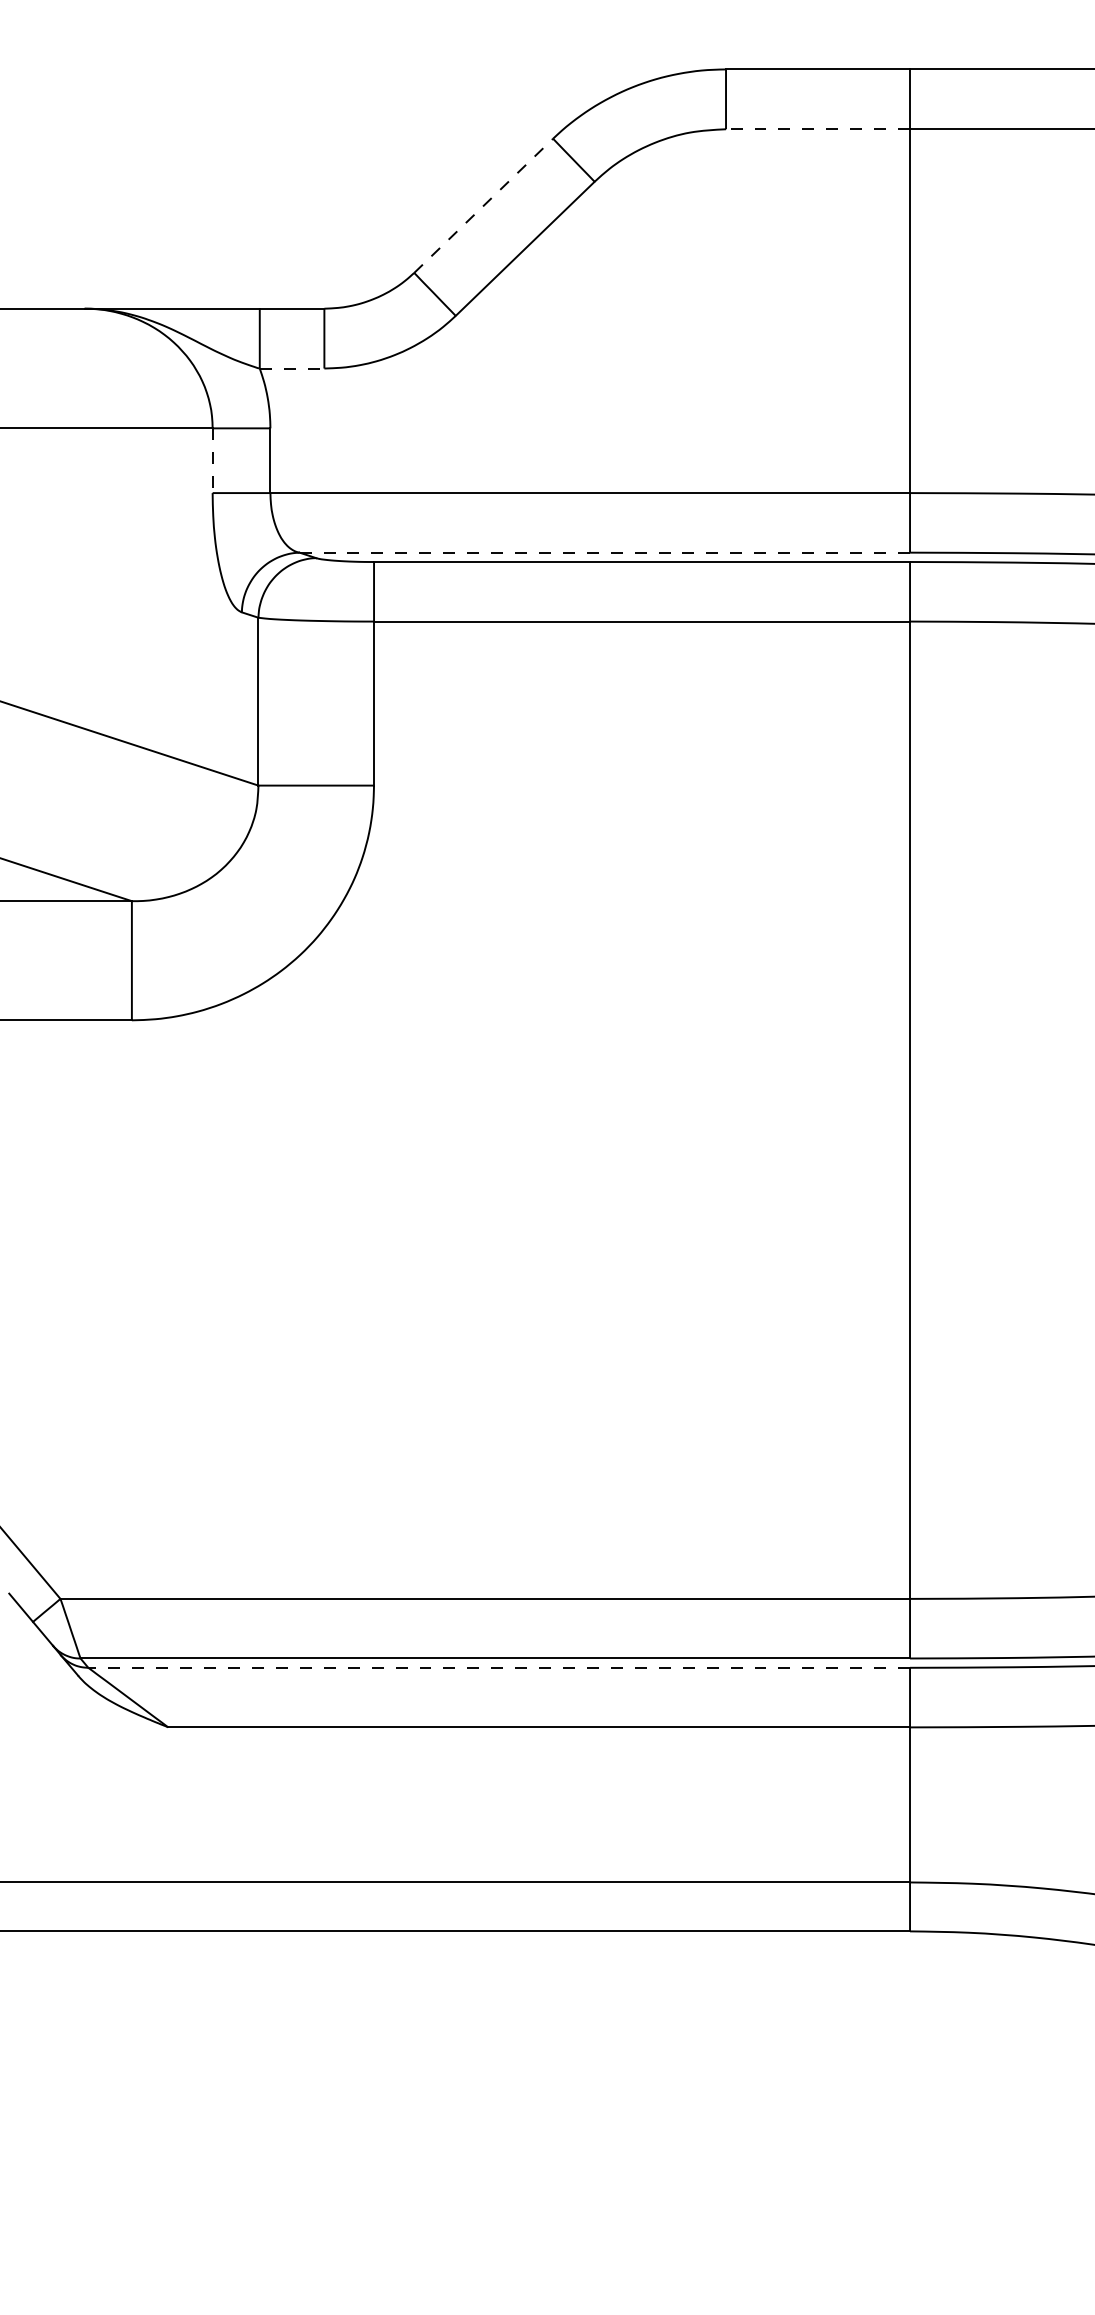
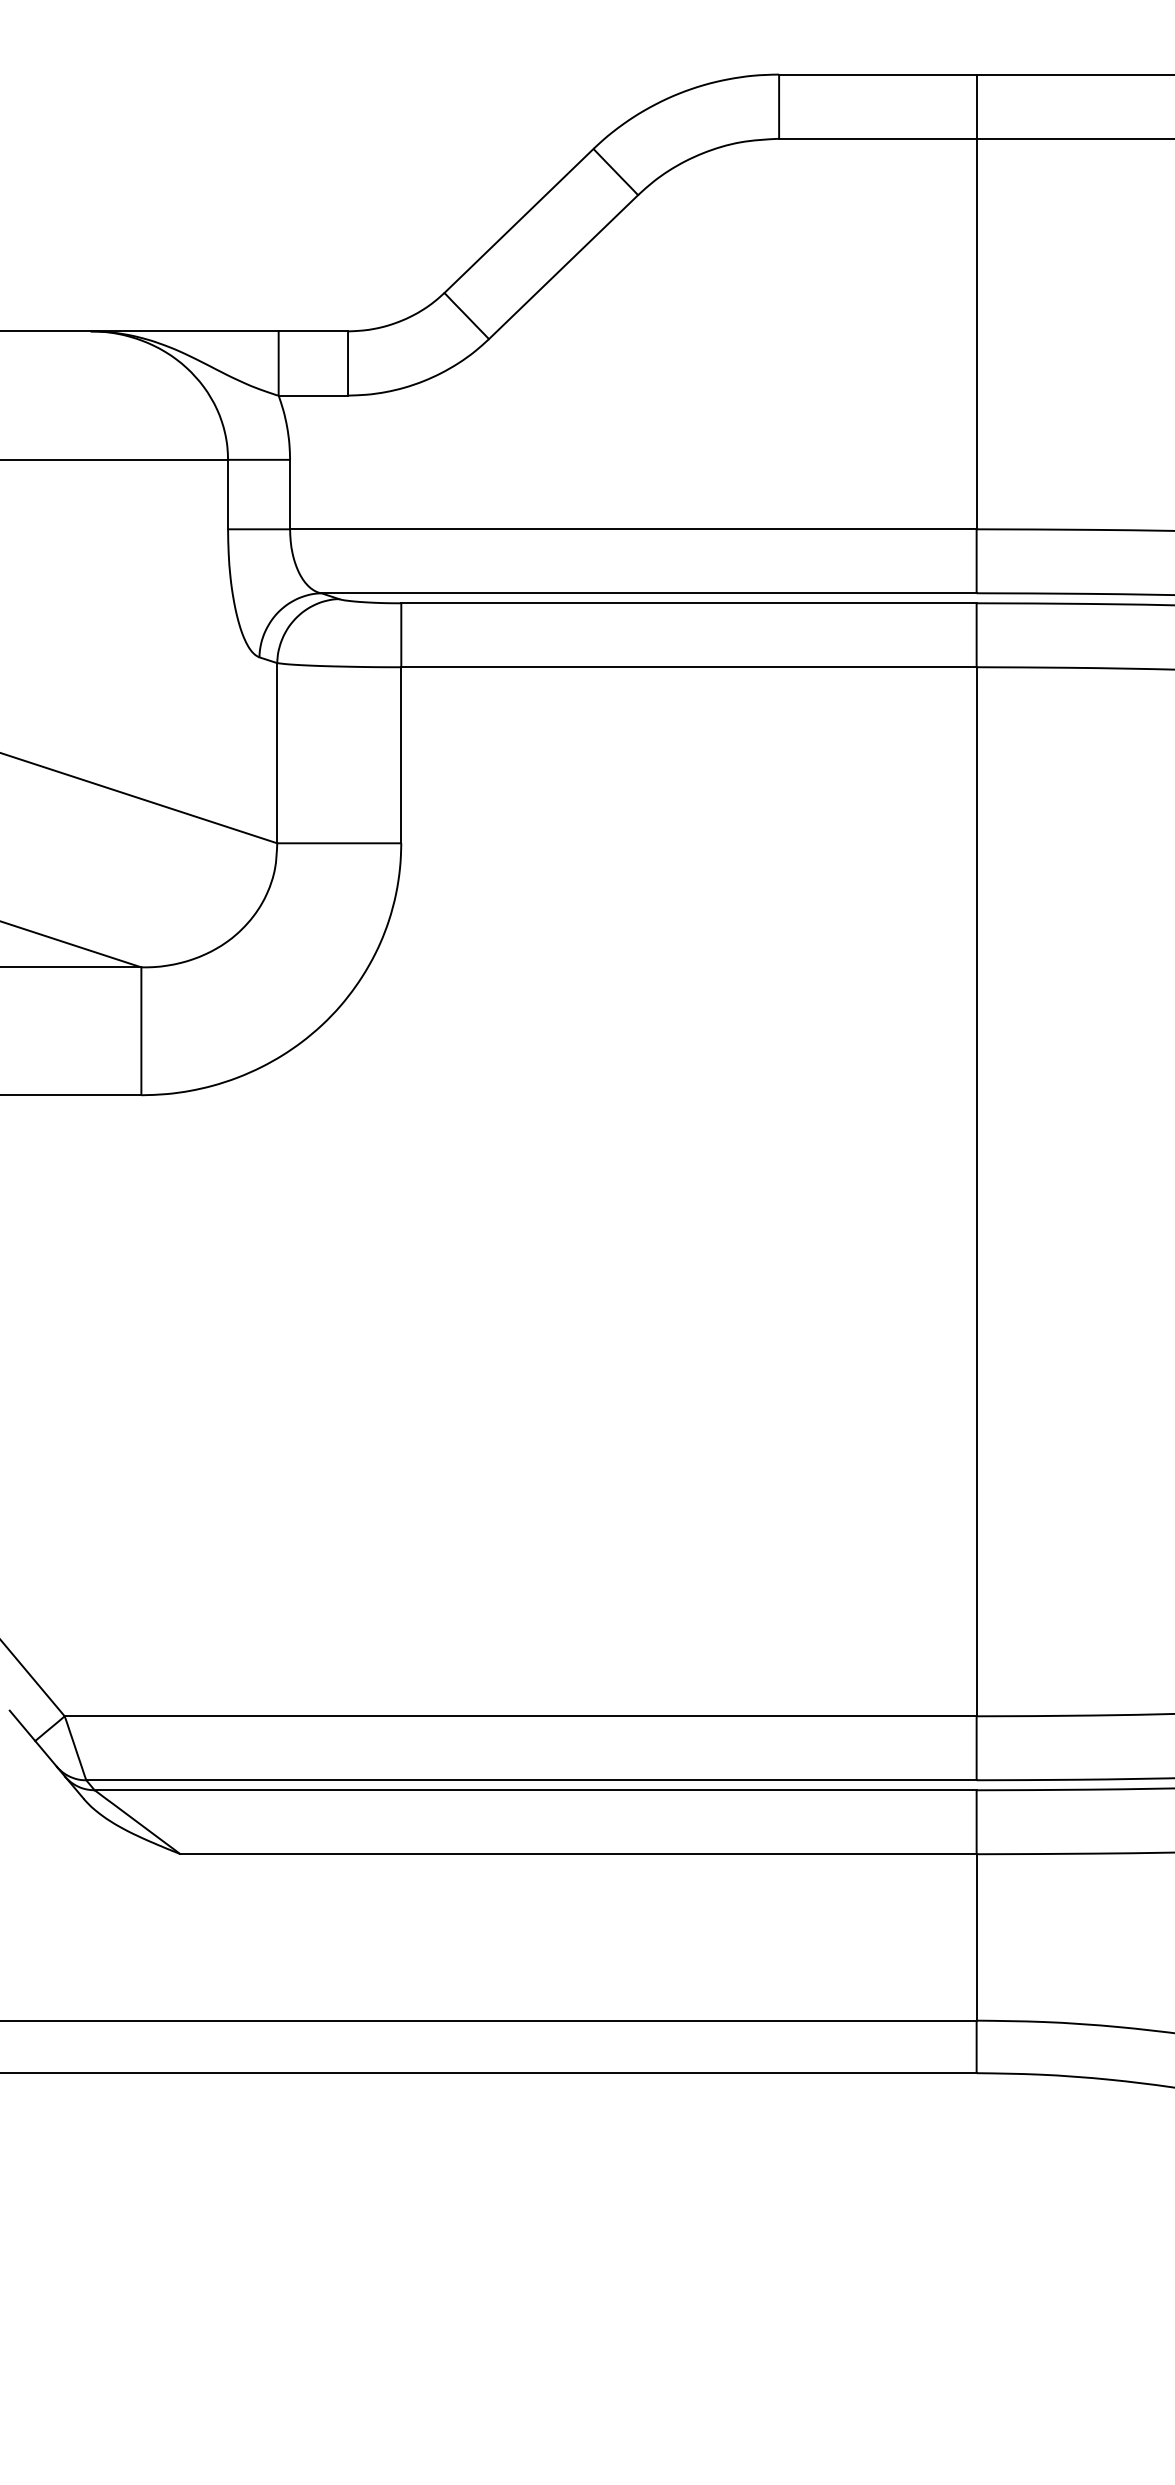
line: (817, 129) -> (877, 139), dashed -> solid
line: (483, 205) -> (518, 220), dashed -> solid
line: (292, 368) -> (313, 395), dashed -> solid
line: (212, 461) -> (227, 495), dashed -> solid
line: (605, 552) -> (649, 593), dashed -> solid
line: (499, 1667) -> (535, 1789), dashed -> solid

